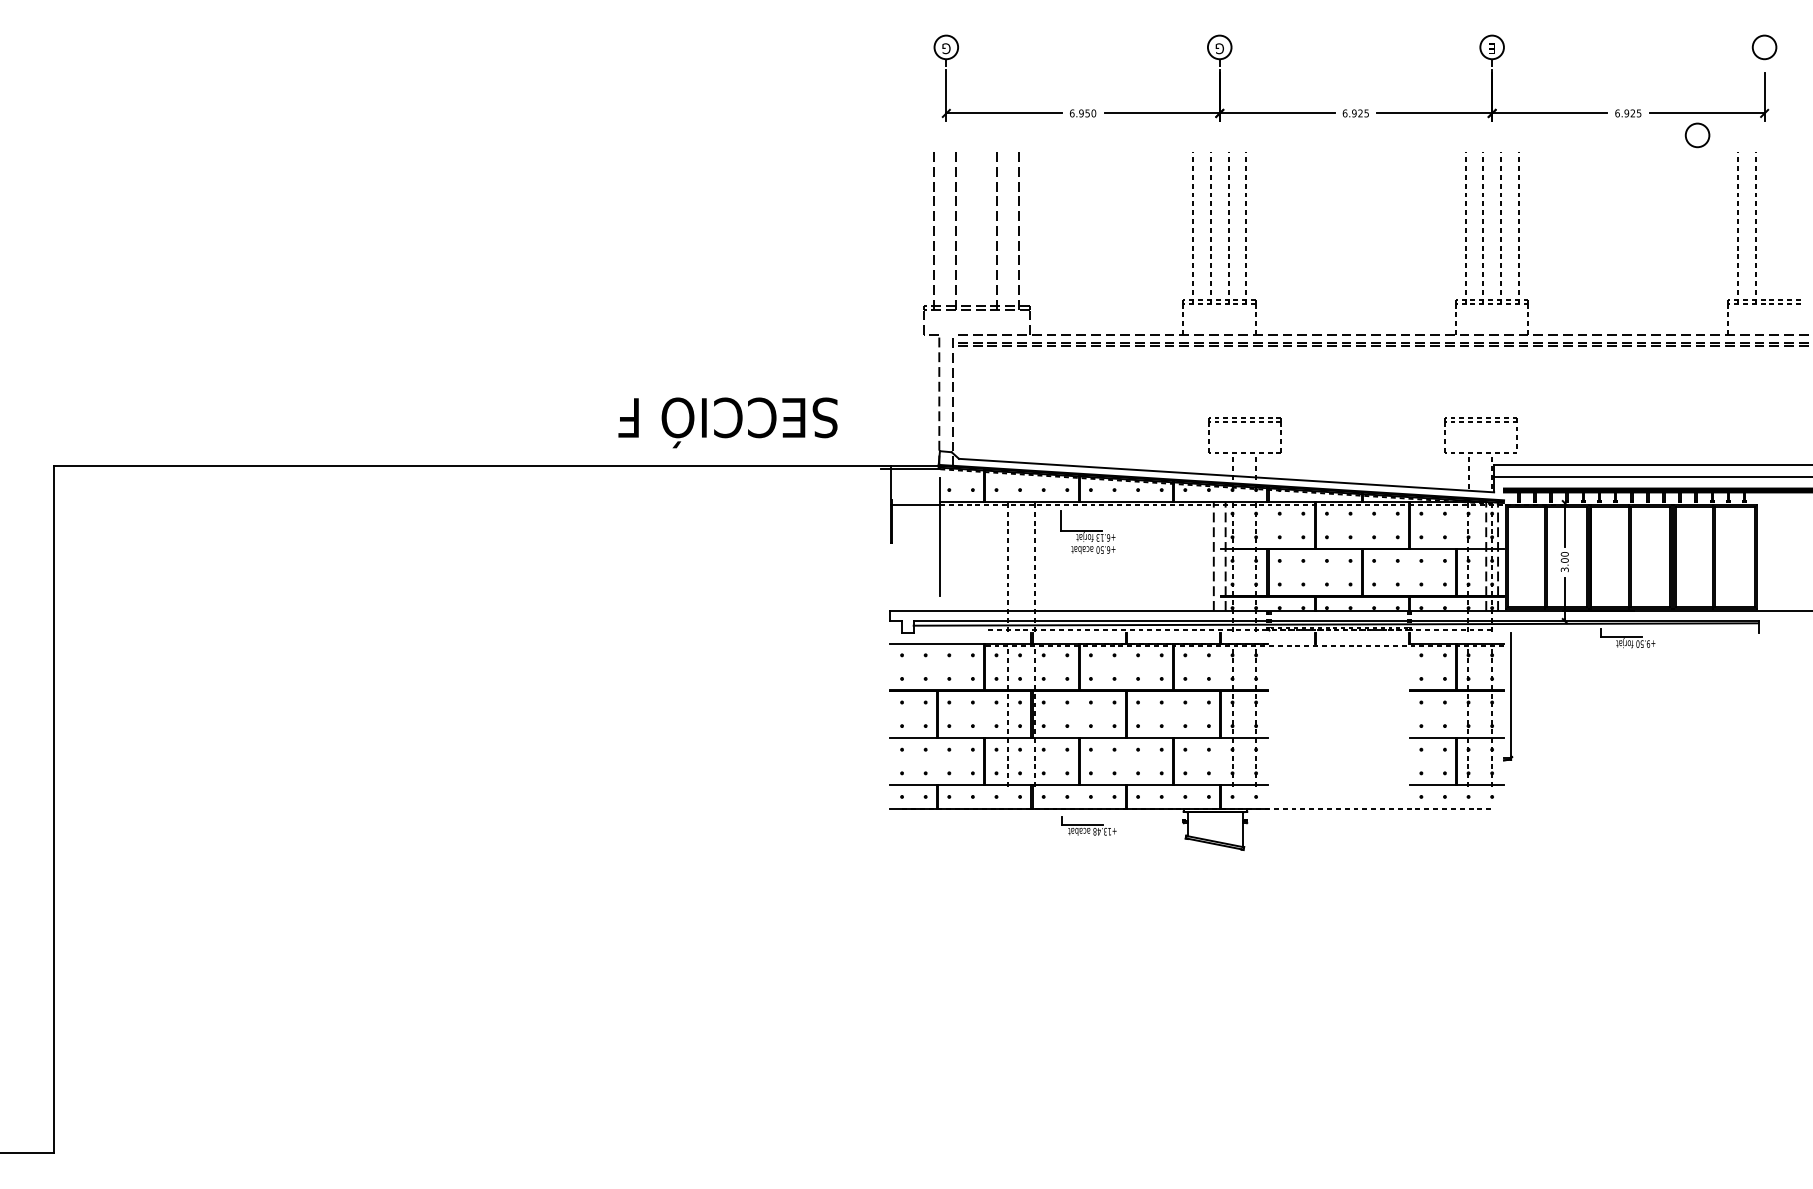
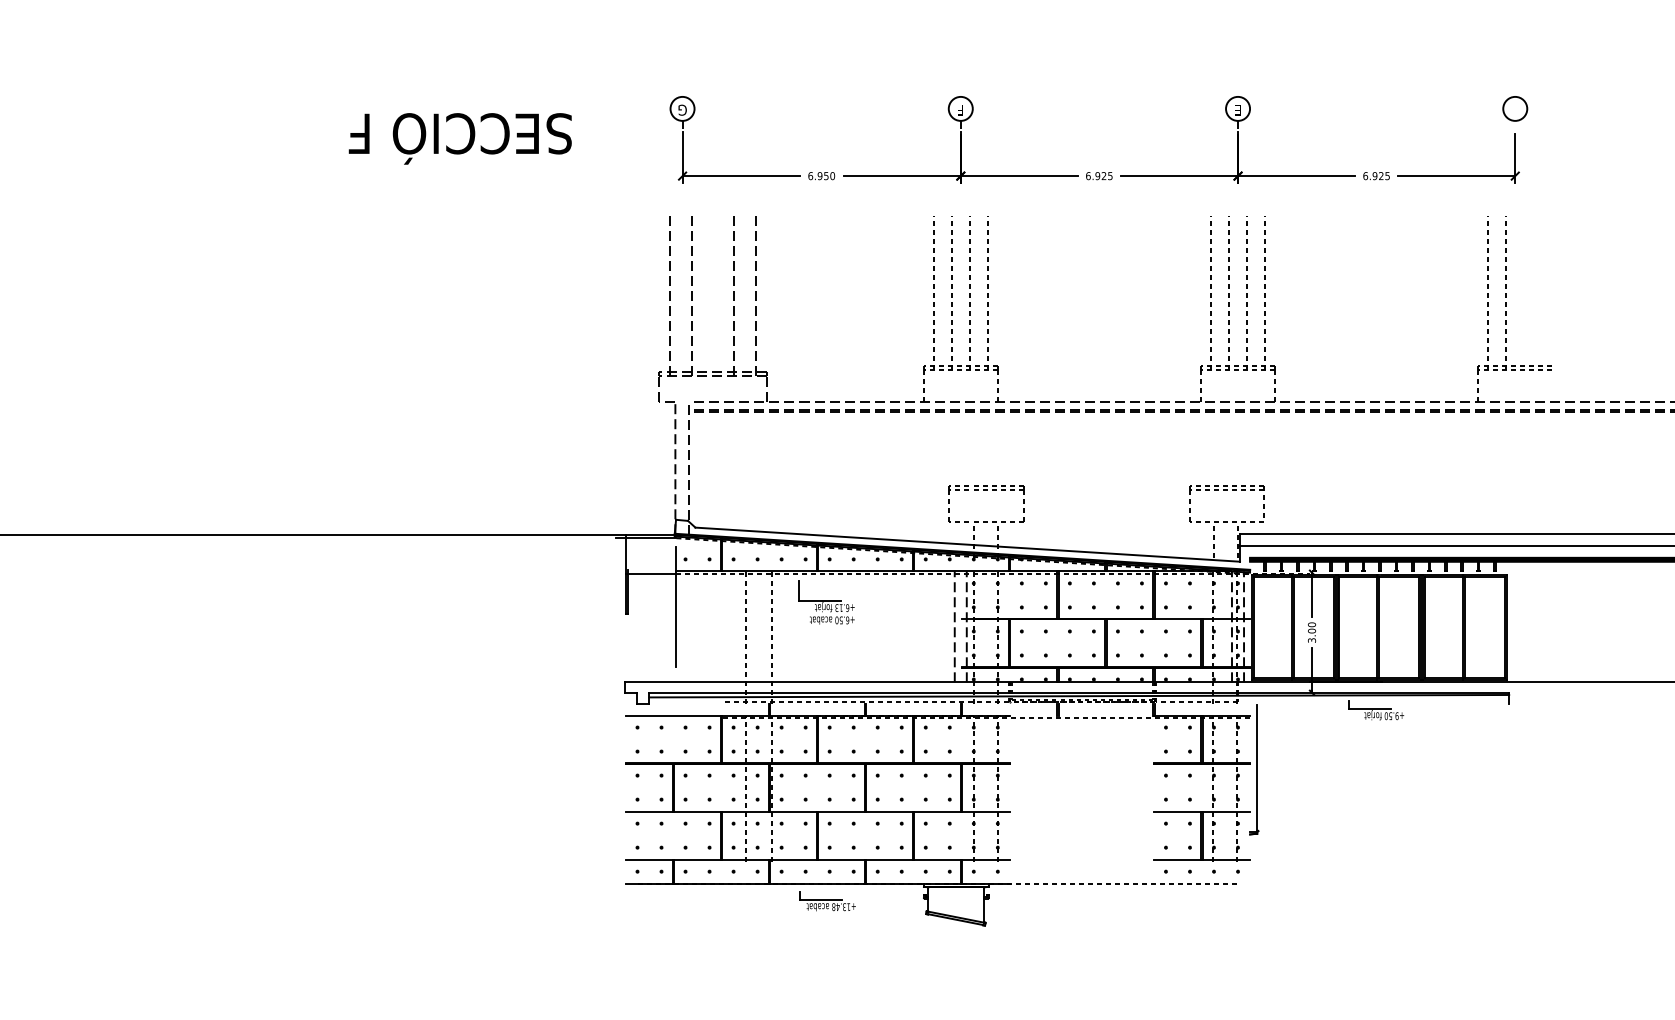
text: (1219, 48) -> (960, 110), G -> F
circle: (1697, 135) -> (1447, 198), removed
text: (727, 422) -> (459, 138), moved

